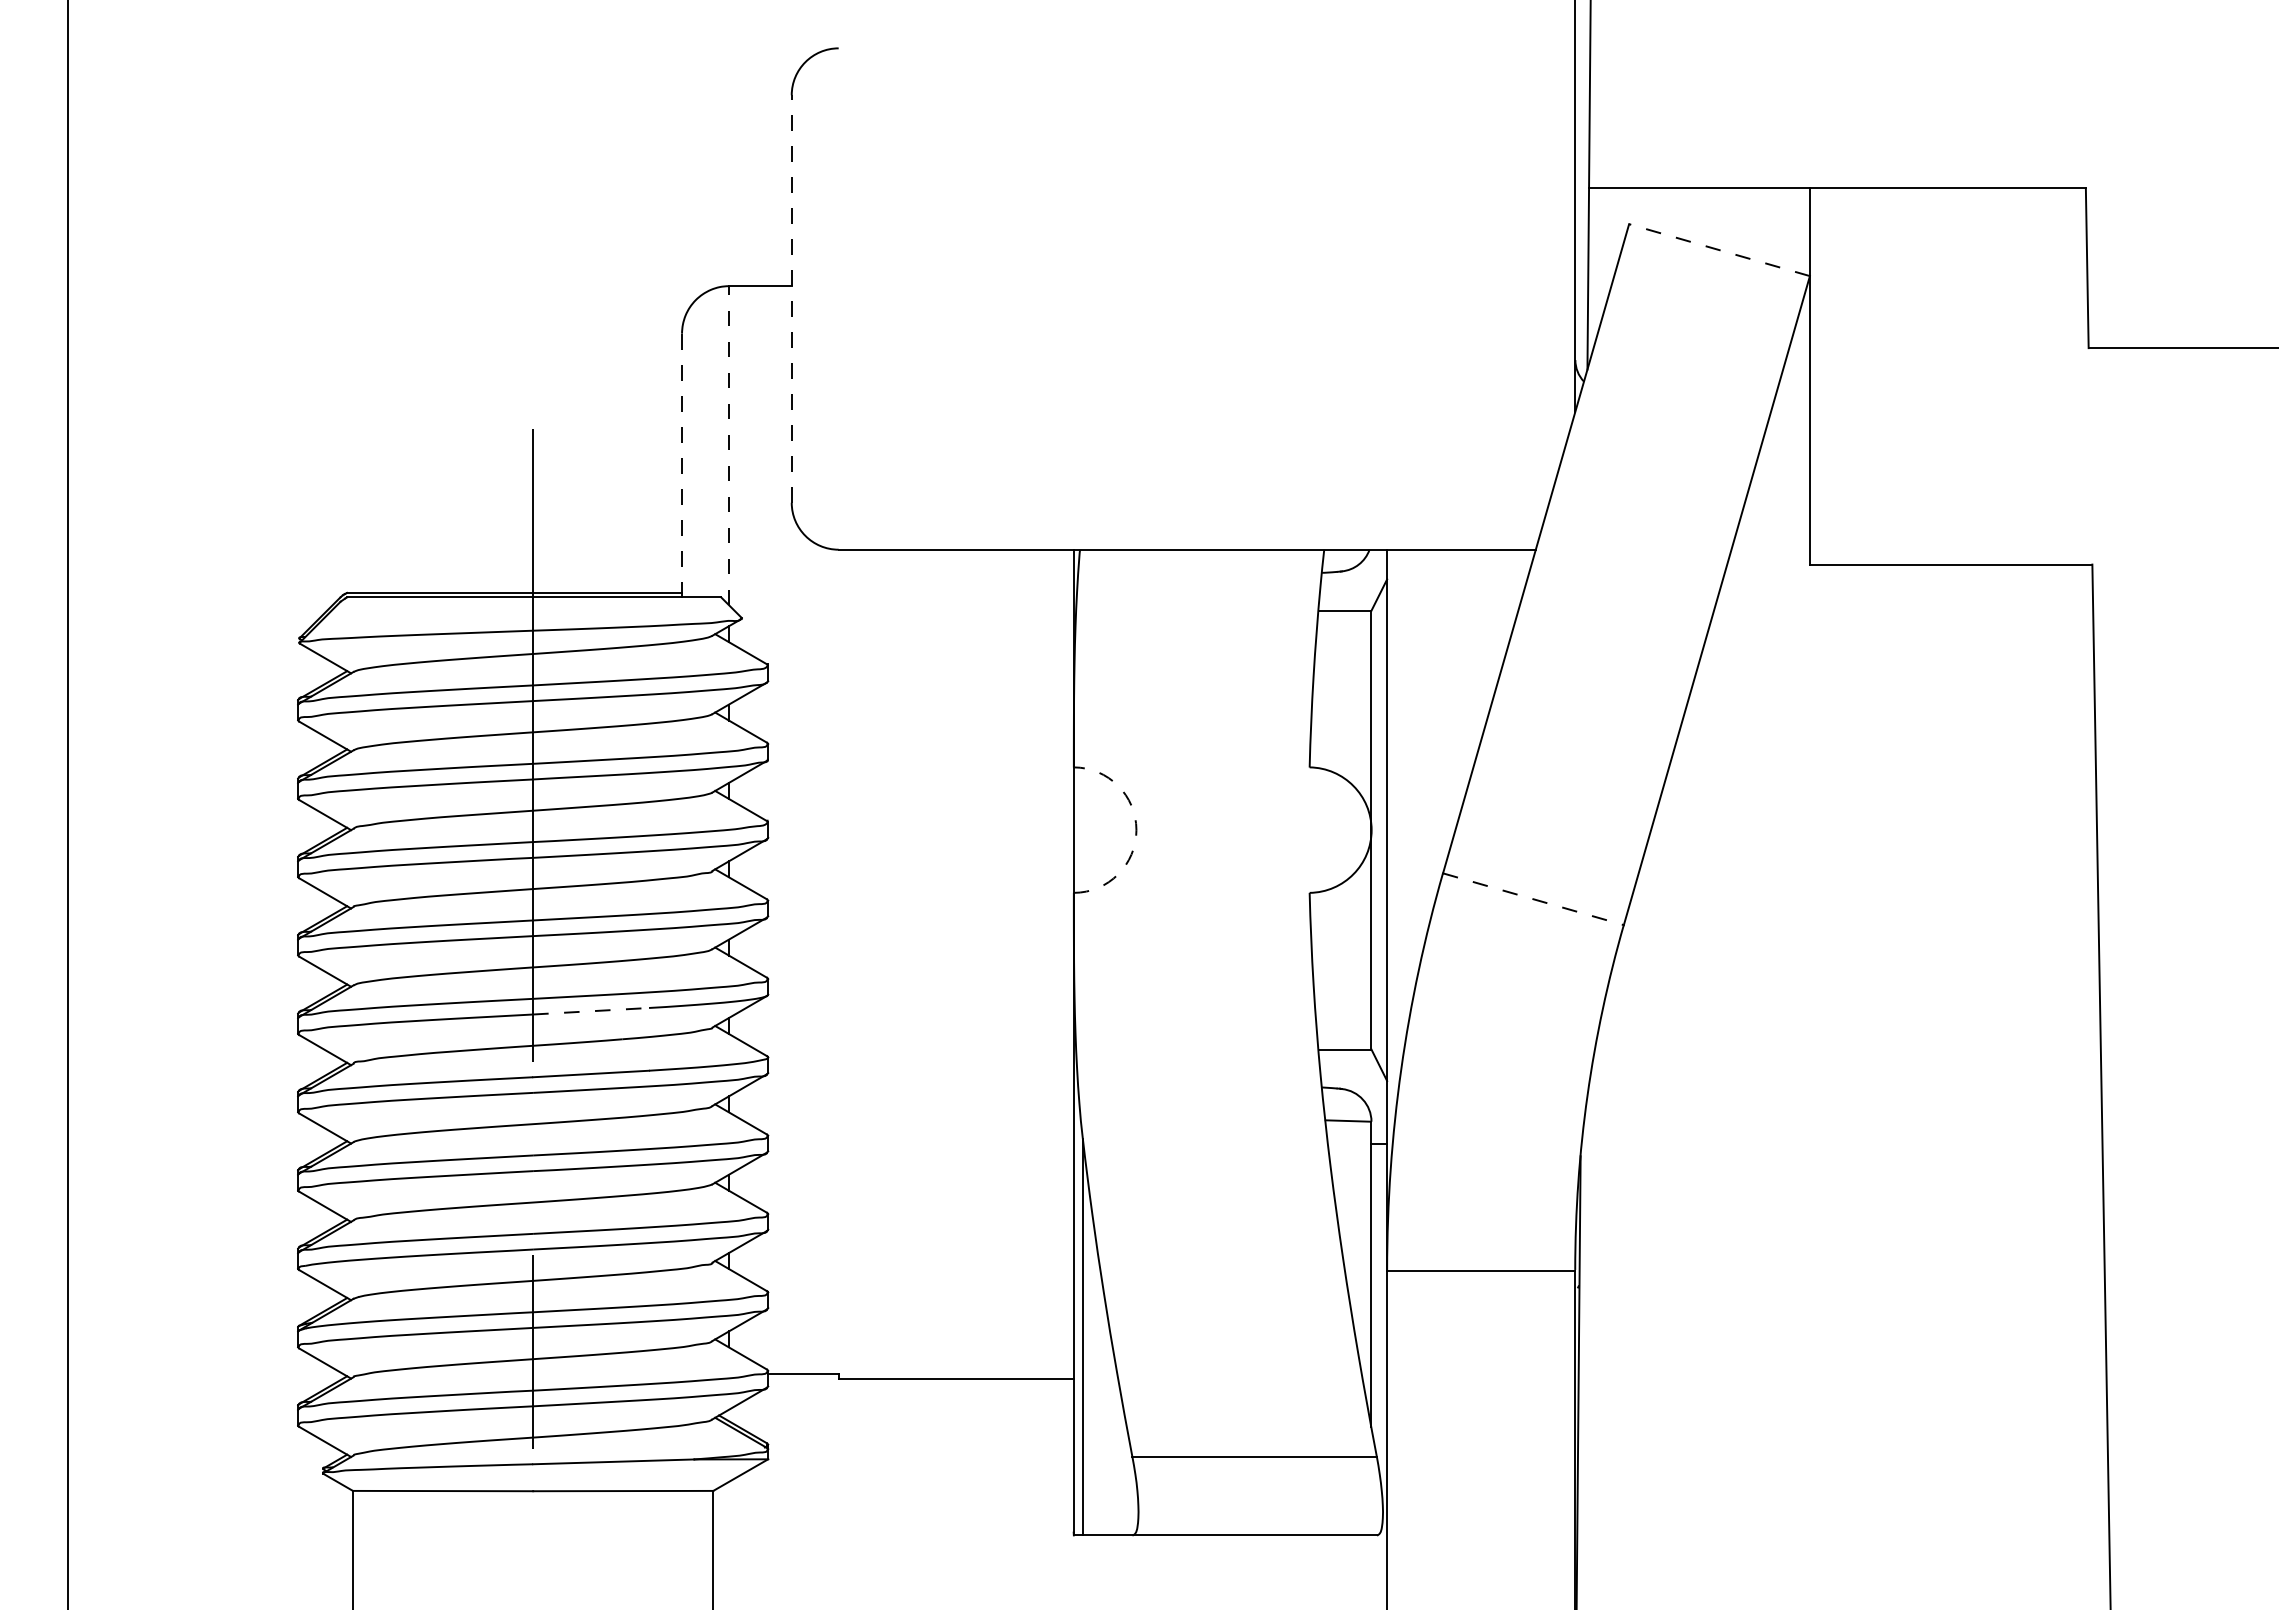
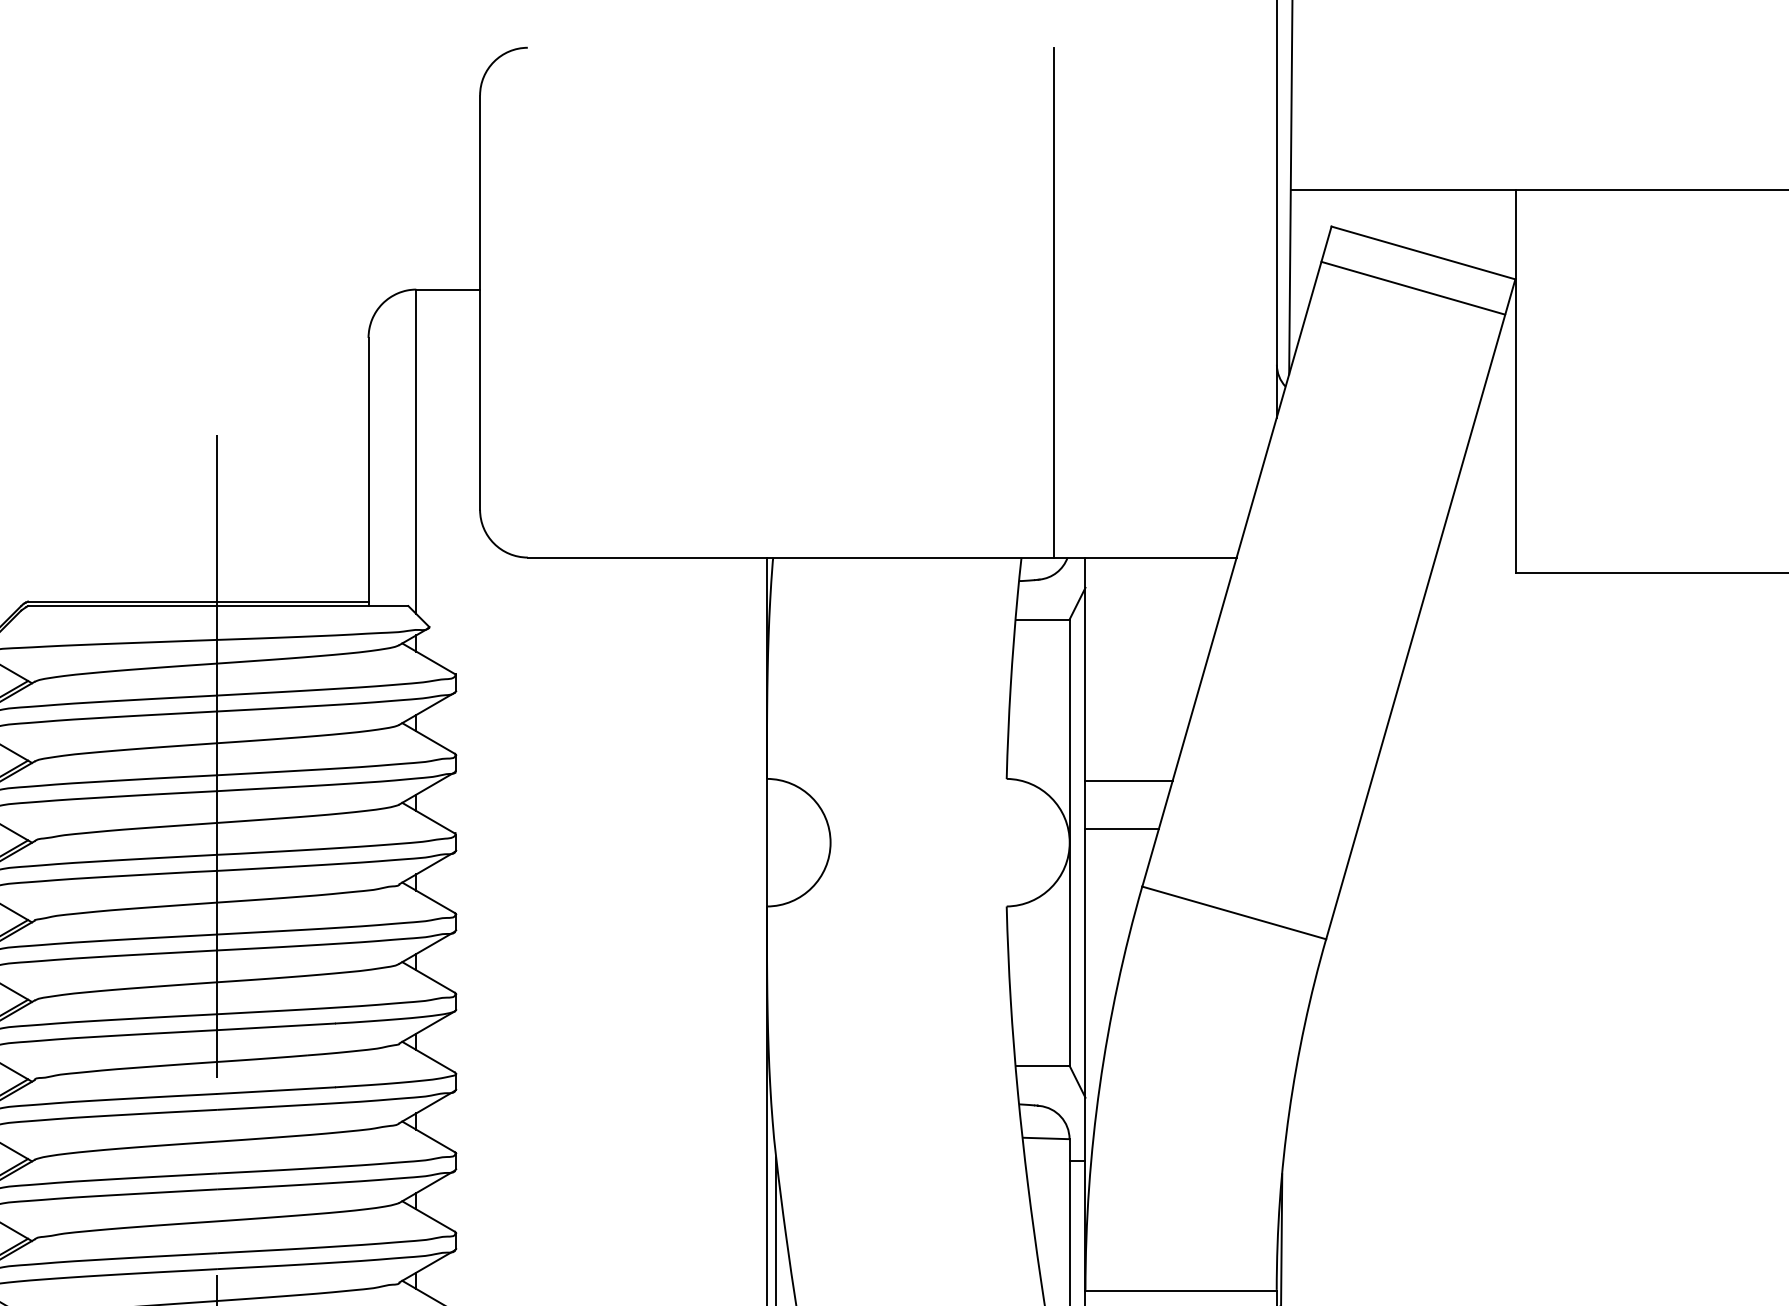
line: (1719, 250) -> (1423, 253), dashed -> solid
line: (1709, 284) -> (1413, 287), added
line: (1355, 298) -> (1053, 302), added
line: (791, 299) -> (479, 303), dashed -> solid
line: (728, 445) -> (415, 451), dashed -> solid
line: (682, 465) -> (369, 471), dashed -> solid
line: (1429, 769) -> (1128, 781), added
line: (1423, 816) -> (1122, 828), added
arc: (1136, 830) -> (830, 843), dashed -> solid
line: (1533, 899) -> (1234, 913), dashed -> solid
line: (591, 1011) -> (276, 1027), dashed -> solid

